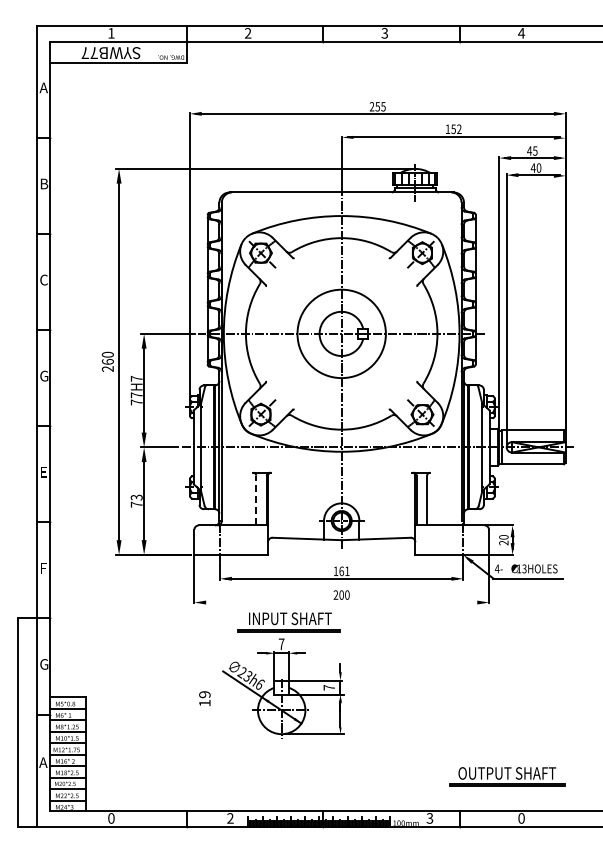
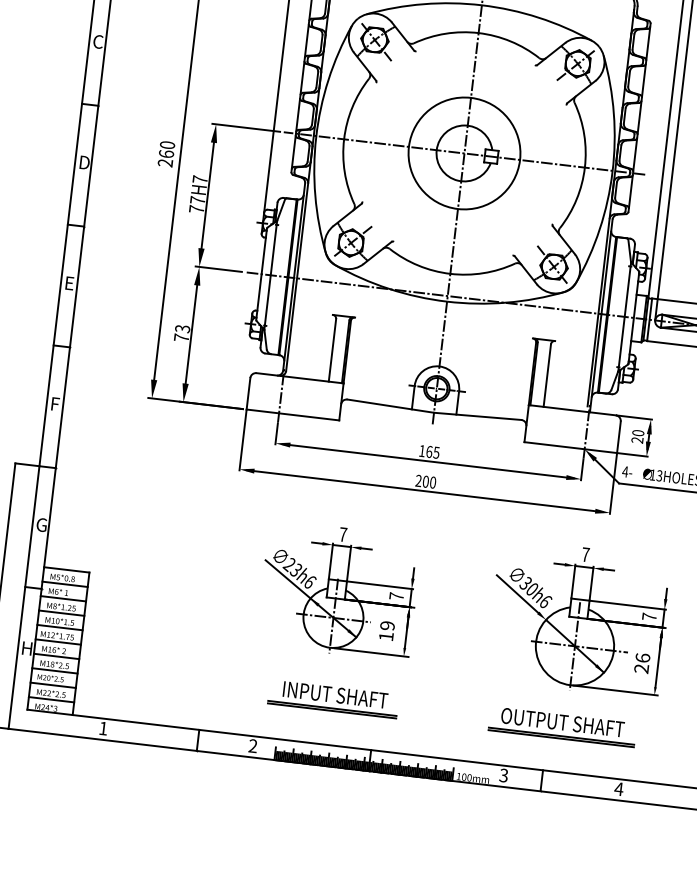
text: (44, 375) -> (84, 161), G -> D
line: (256, 500) -> (332, 350), dashed -> solid
text: (347, 571) -> (436, 452), 161 -> 165
line: (341, 602) -> (424, 491), added
part: (288, 622) -> (332, 699), moved
part: (474, 688) -> (579, 618), added
text: (204, 698) -> (386, 630), moved
text: (43, 762) -> (26, 648), A -> H
part: (507, 776) -> (562, 726), moved
text: (111, 818) -> (103, 728), 0 -> 1
text: (521, 818) -> (618, 789), 0 -> 4

